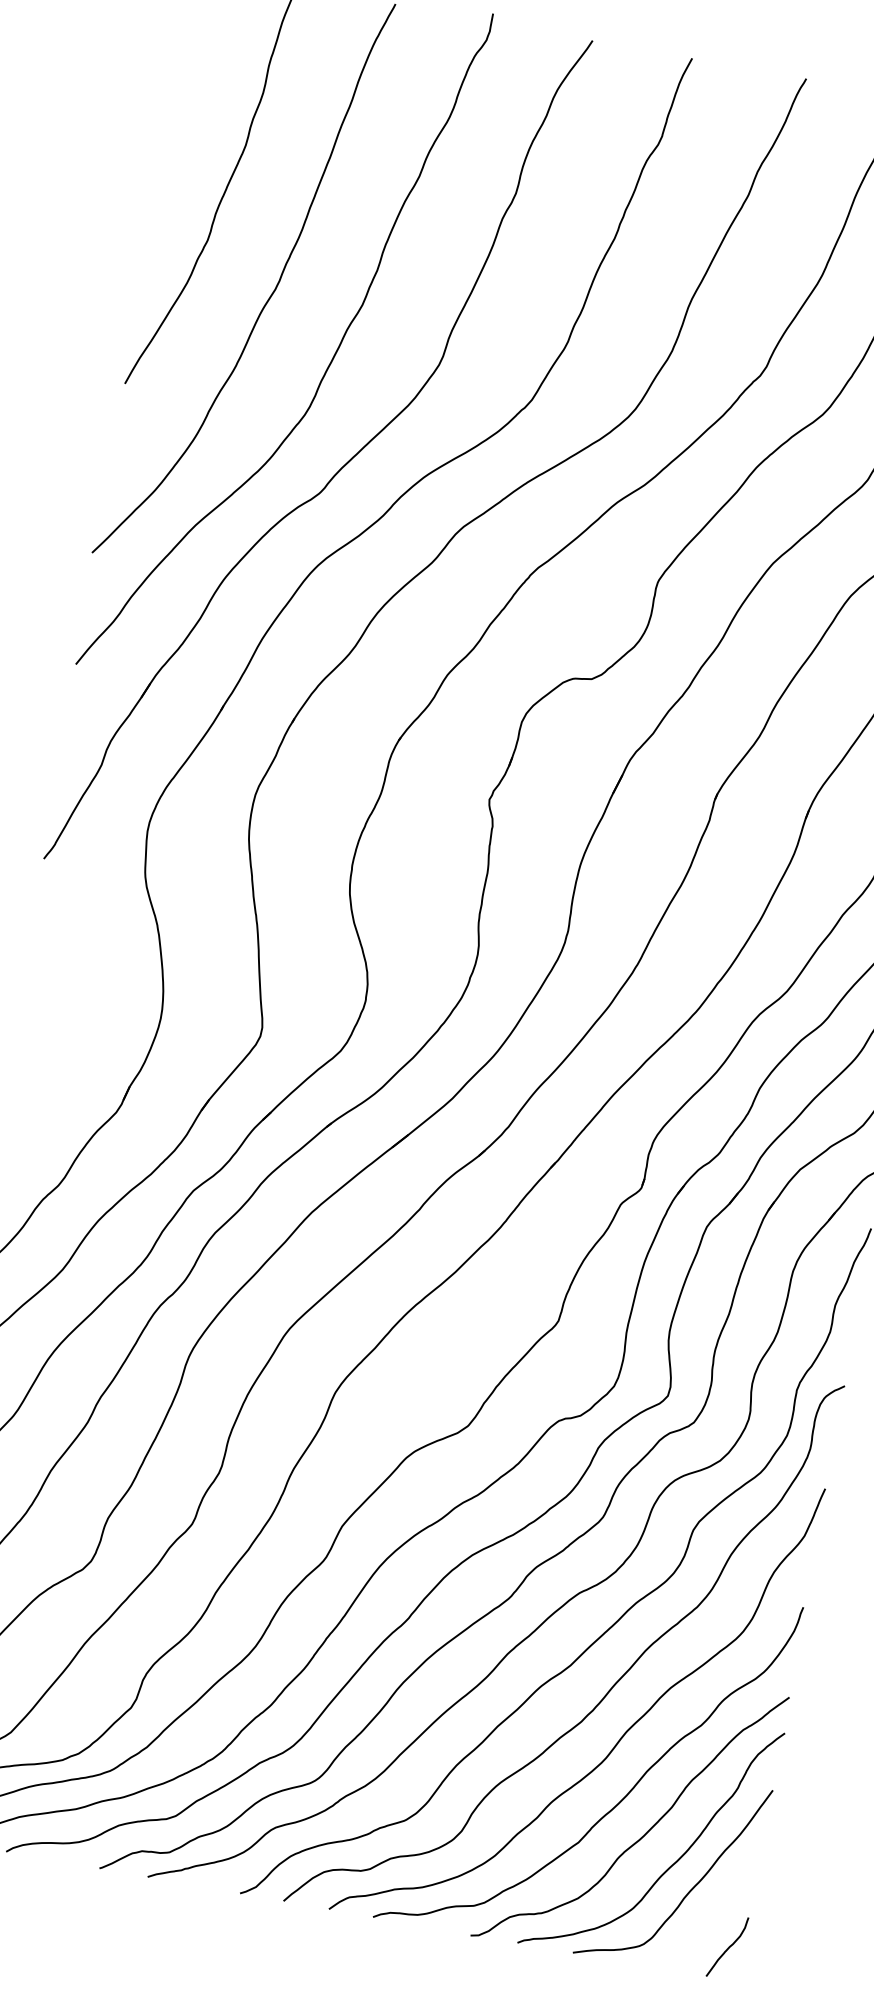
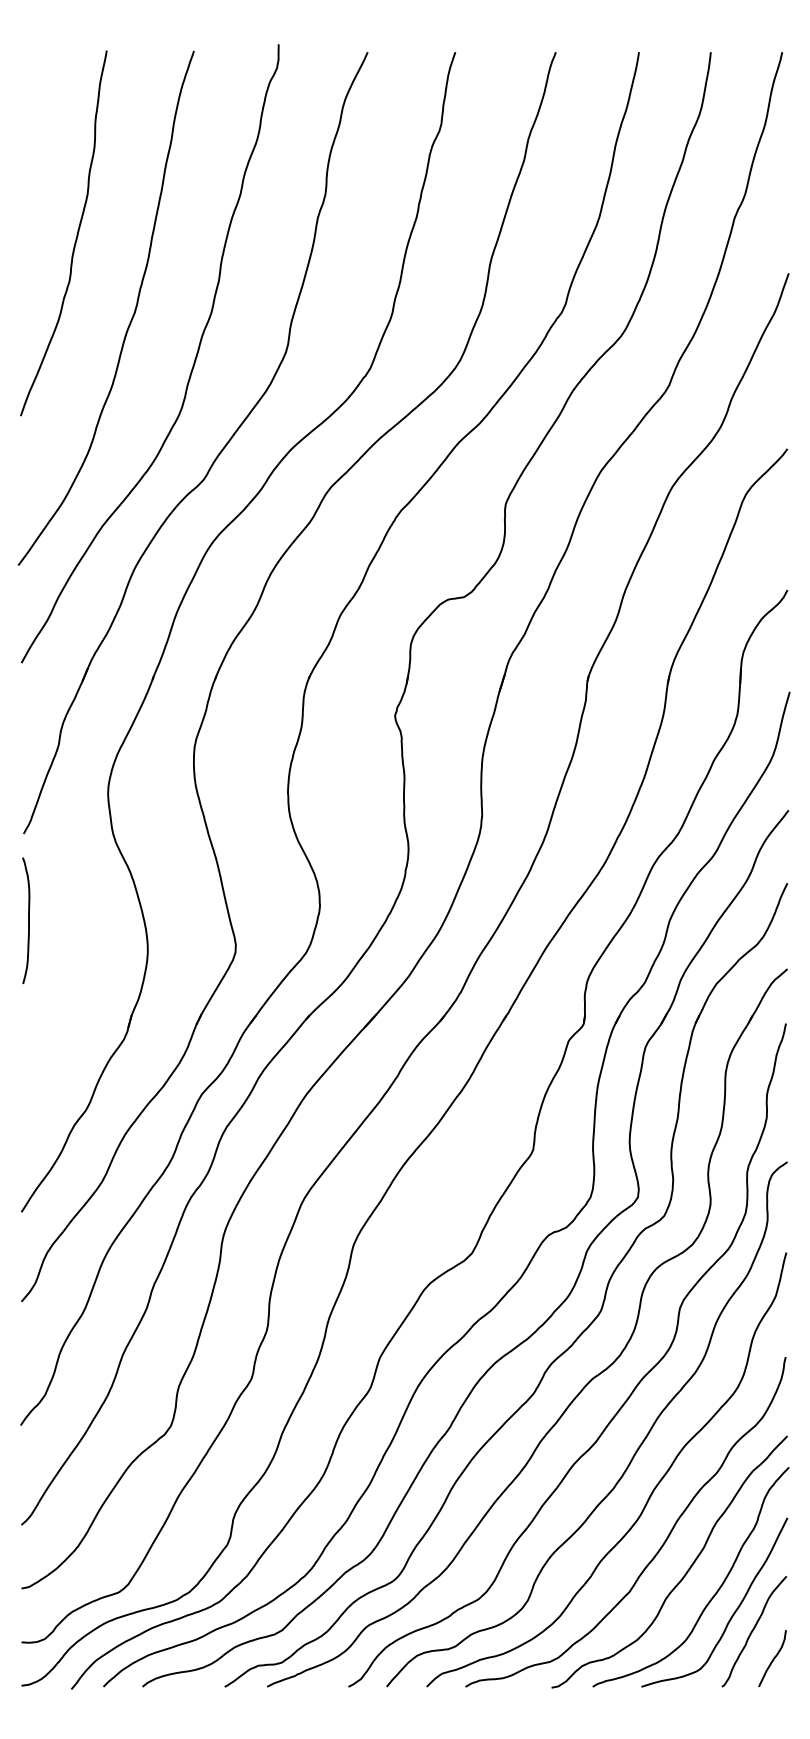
curve: (31, 958) -> (28, 920), added
curve: (711, 1912) -> (753, 1631), added

